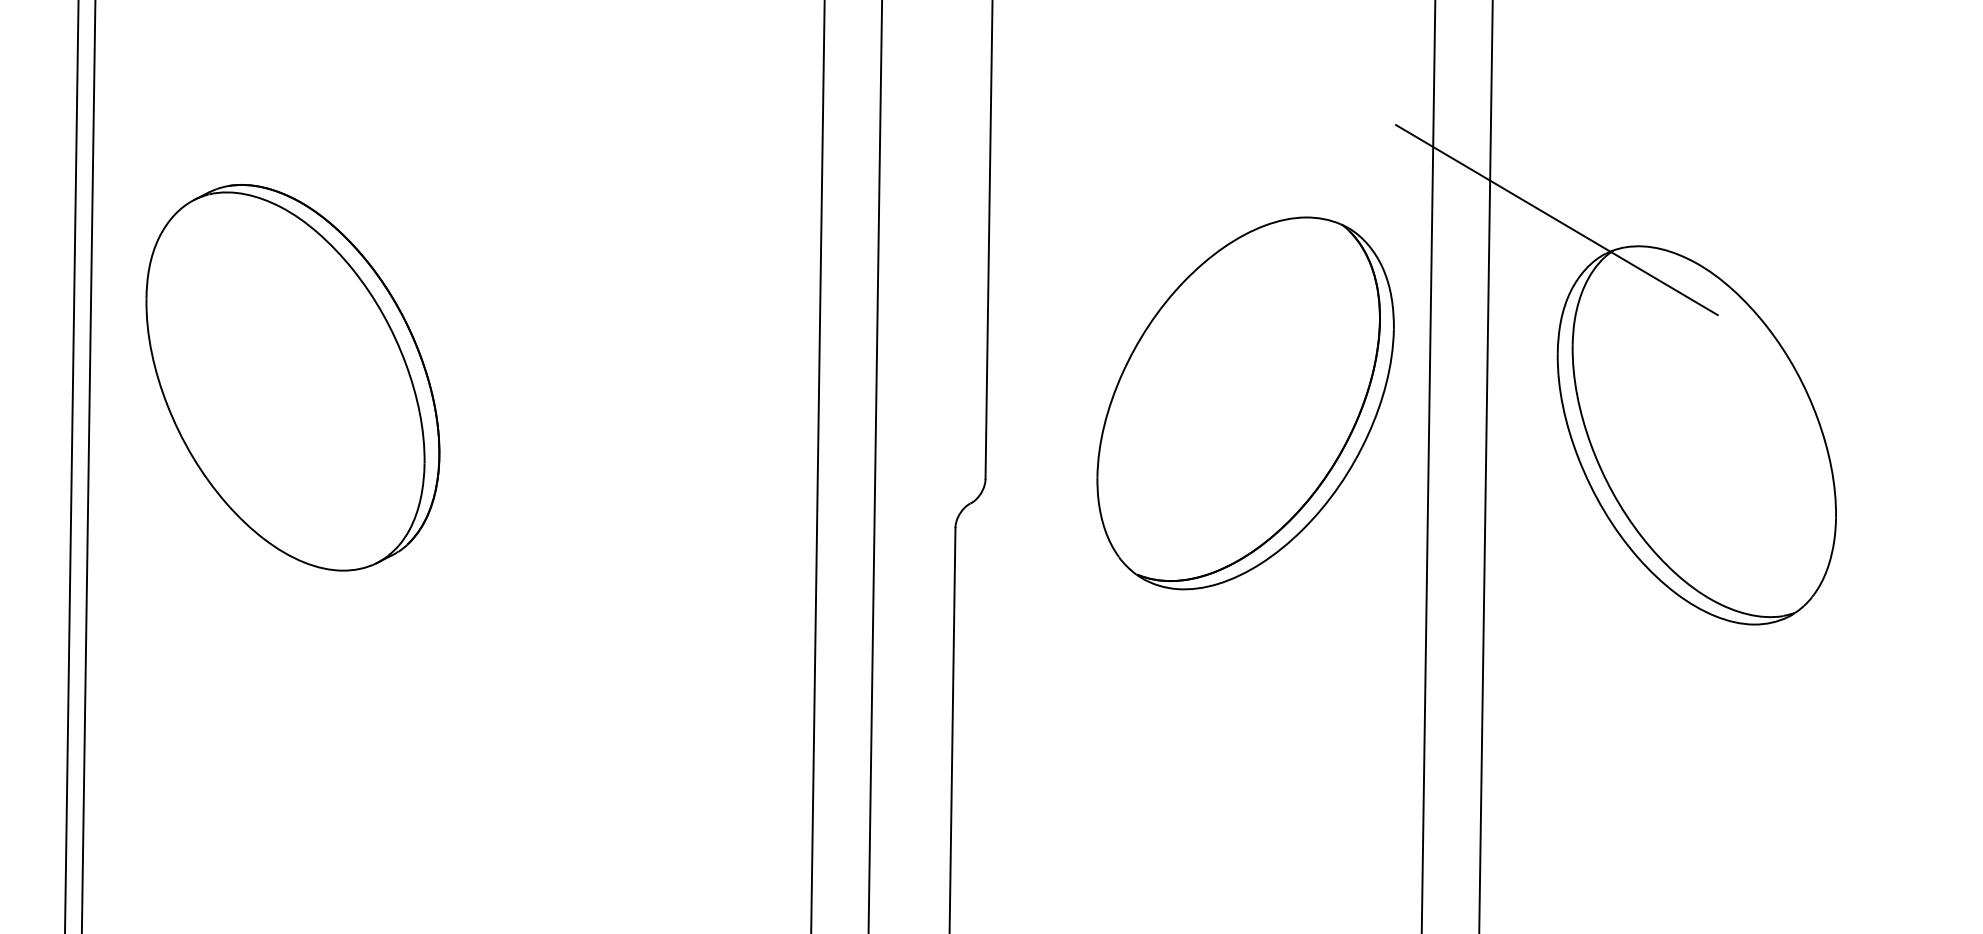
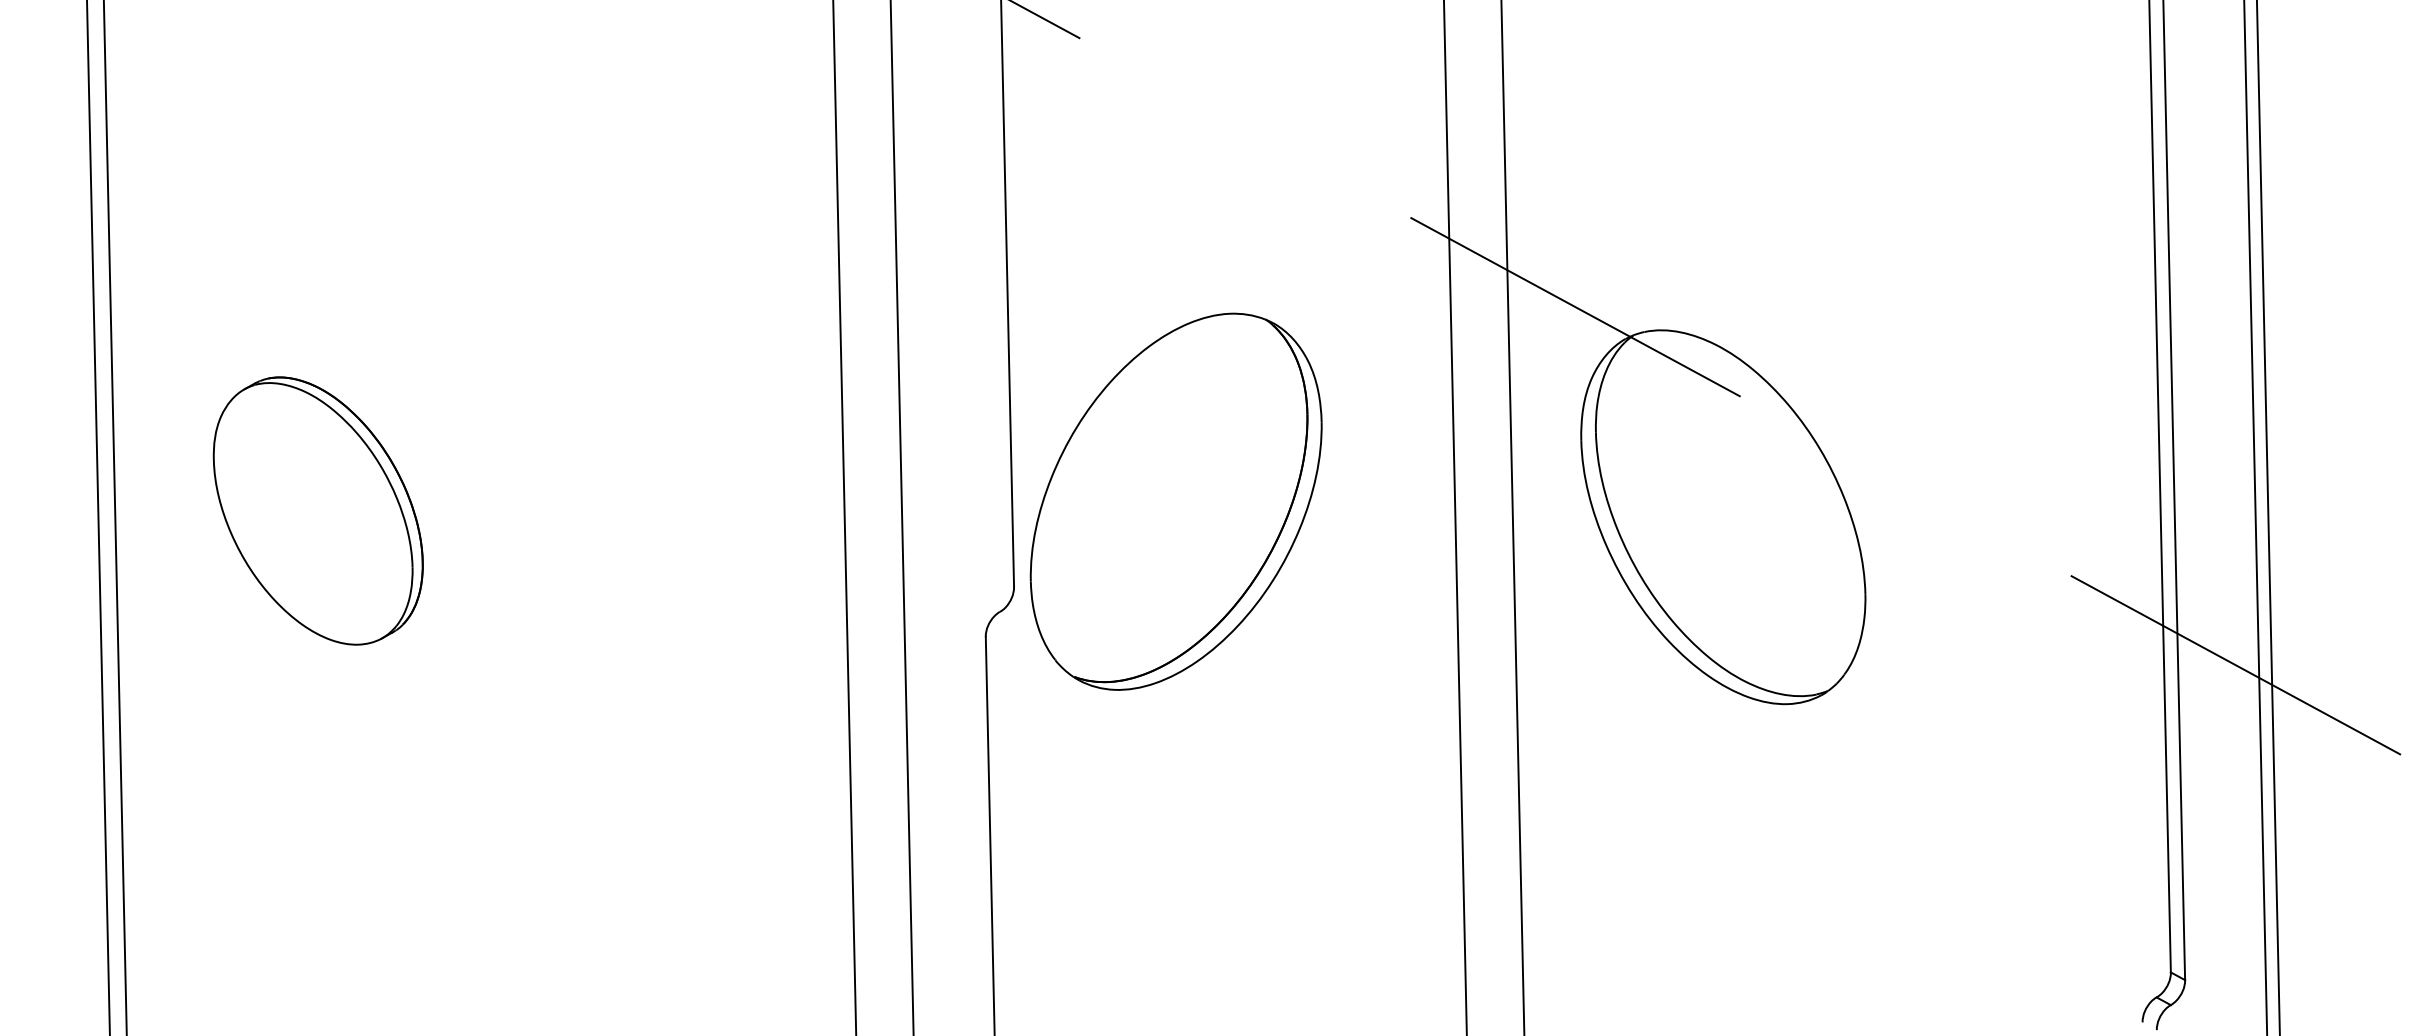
part: (293, 377) -> (318, 510), size x0.7
part: (1244, 403) -> (1175, 501), moved

